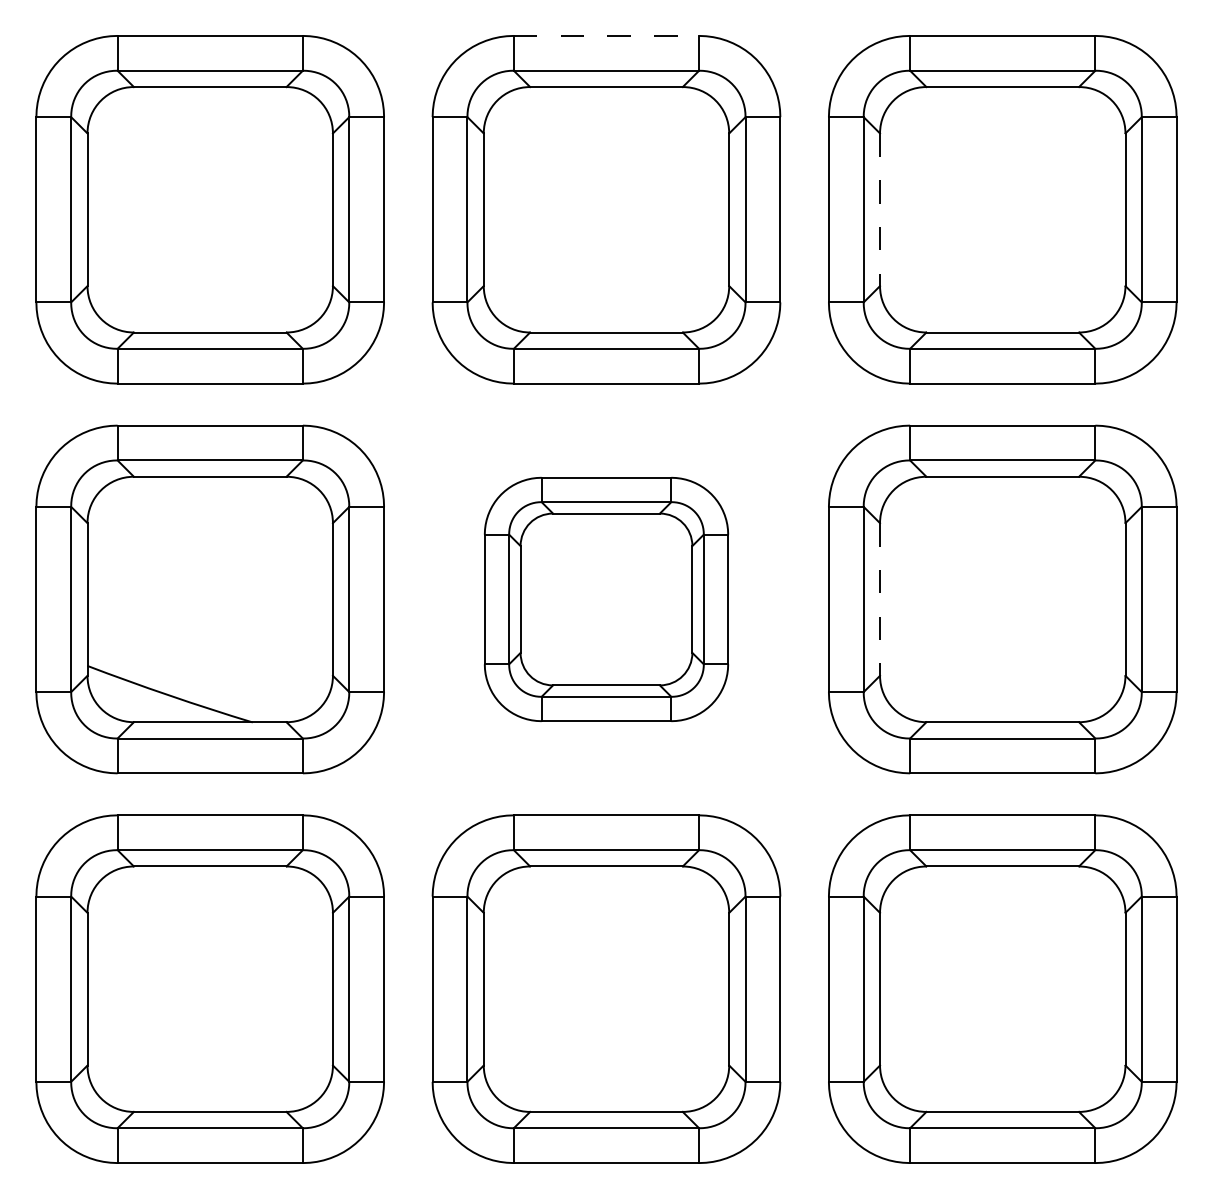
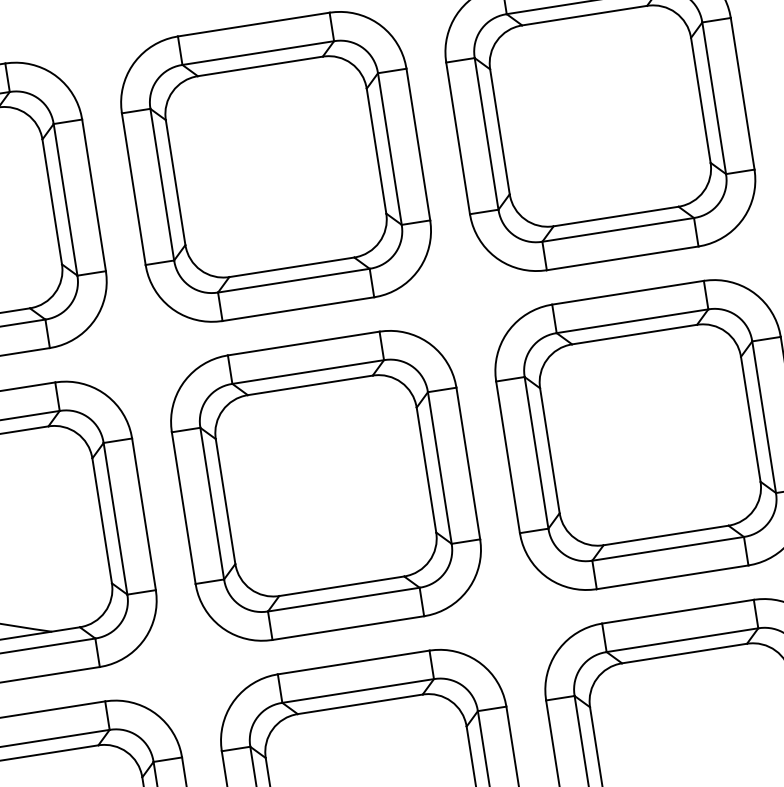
line: (606, 35) -> (253, 24), dashed -> solid
line: (880, 210) -> (500, 132), dashed -> solid
part: (606, 599) -> (326, 485), size x1.43
line: (880, 599) -> (550, 450), dashed -> solid

